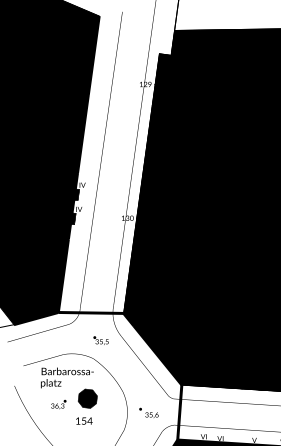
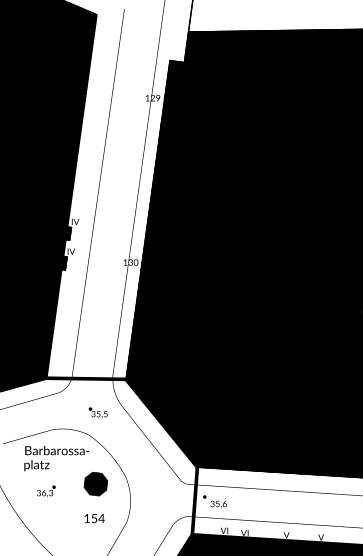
part: (87, 399) -> (95, 484), moved
text: (148, 412) -> (214, 501), moved
text: (84, 421) -> (94, 518), moved

